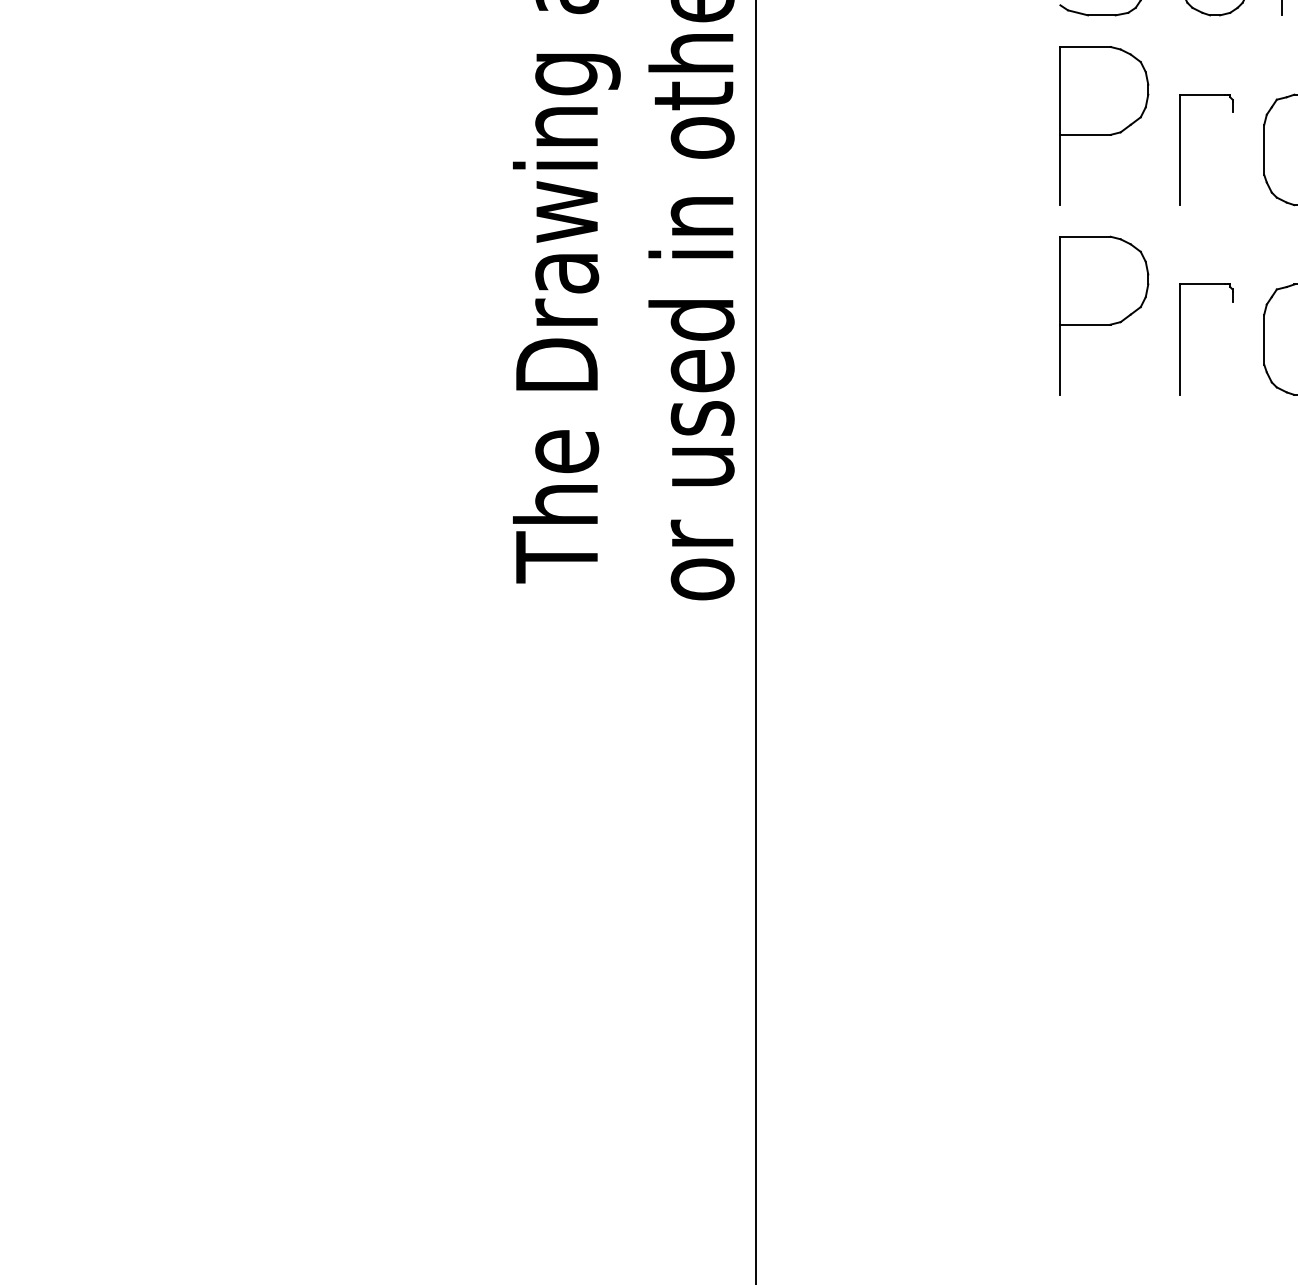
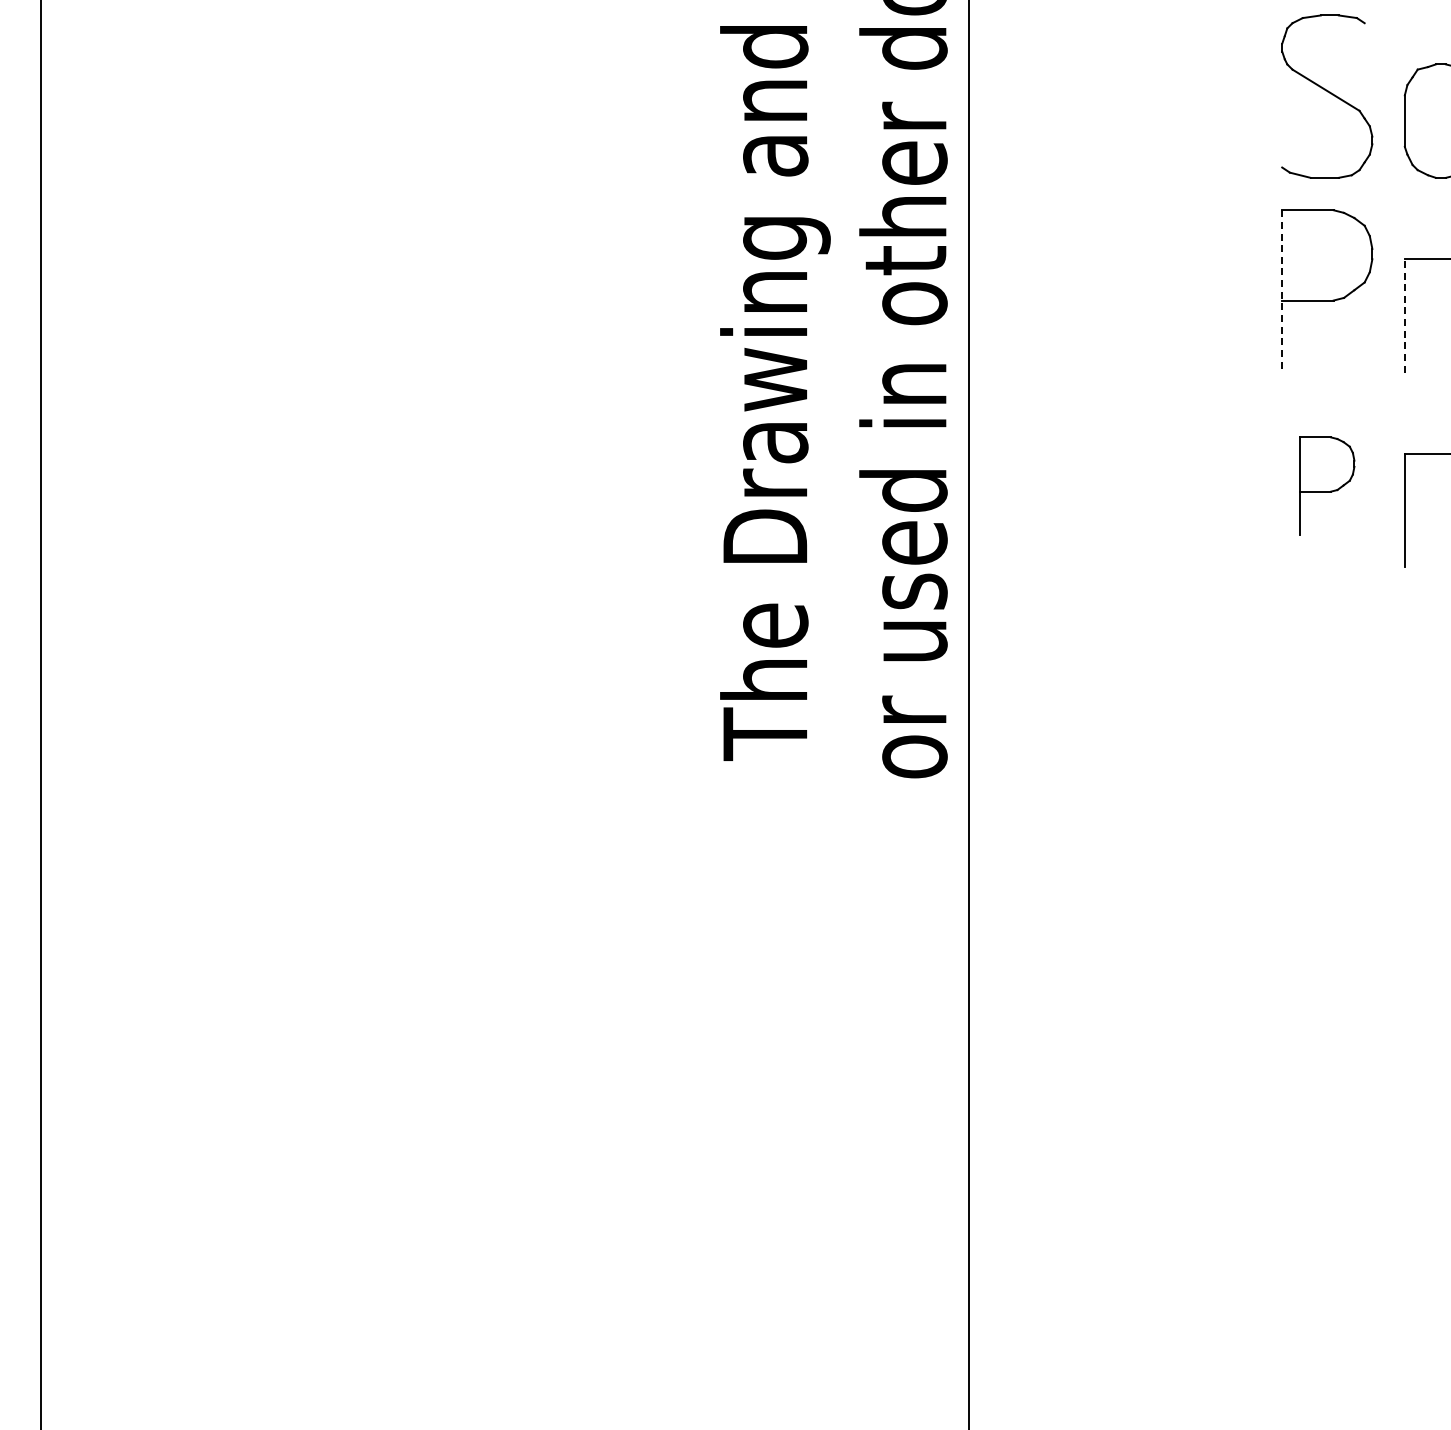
line: (1060, 126) -> (1282, 291), solid -> dashed
line: (1179, 149) -> (1404, 315), solid -> dashed
part: (1104, 315) -> (1327, 485), size x0.6

